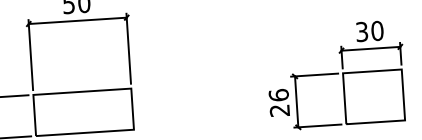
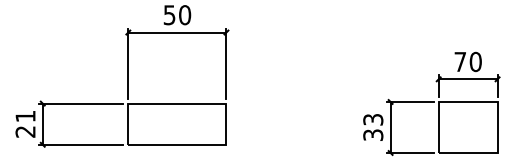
text: (362, 31) -> (460, 61), 30 -> 70
text: (279, 101) -> (373, 126), 26 -> 33

